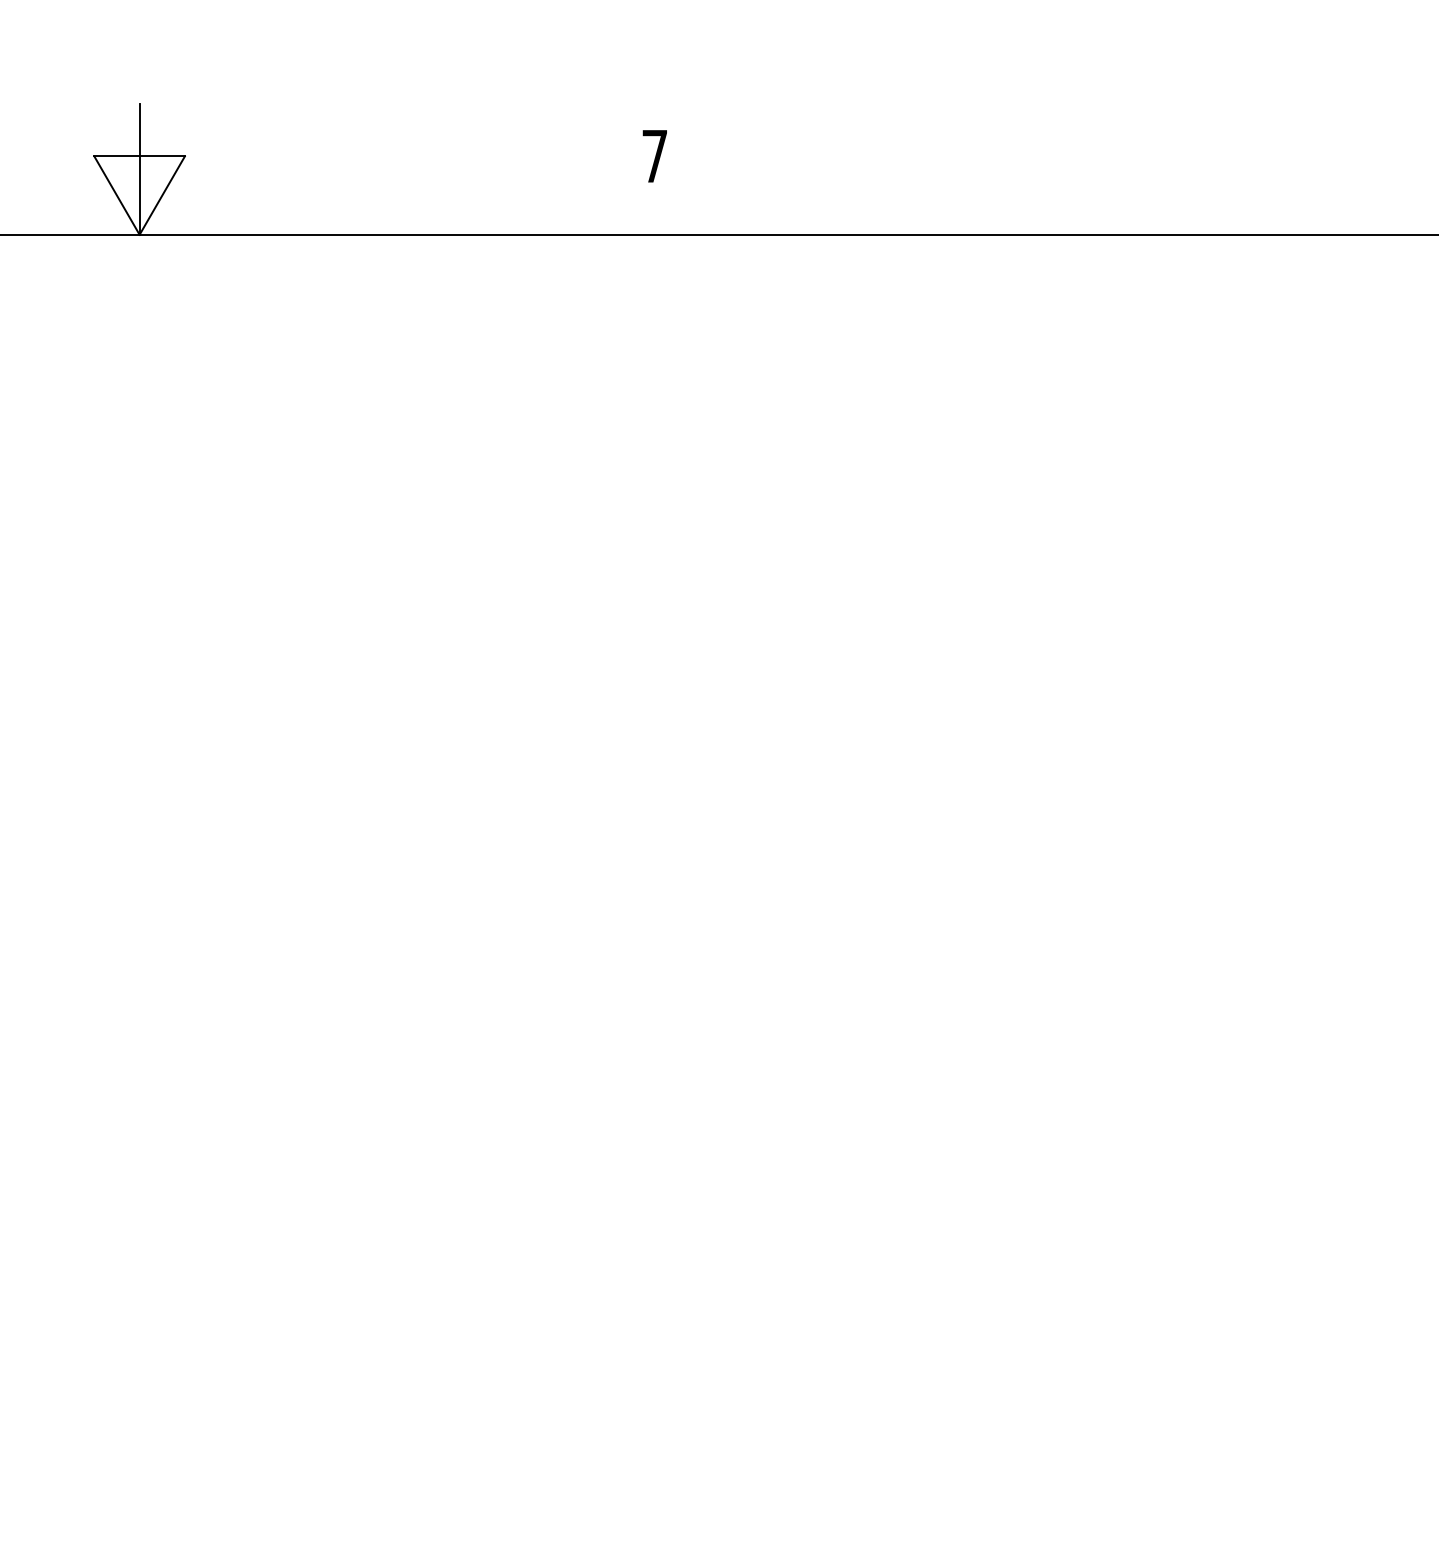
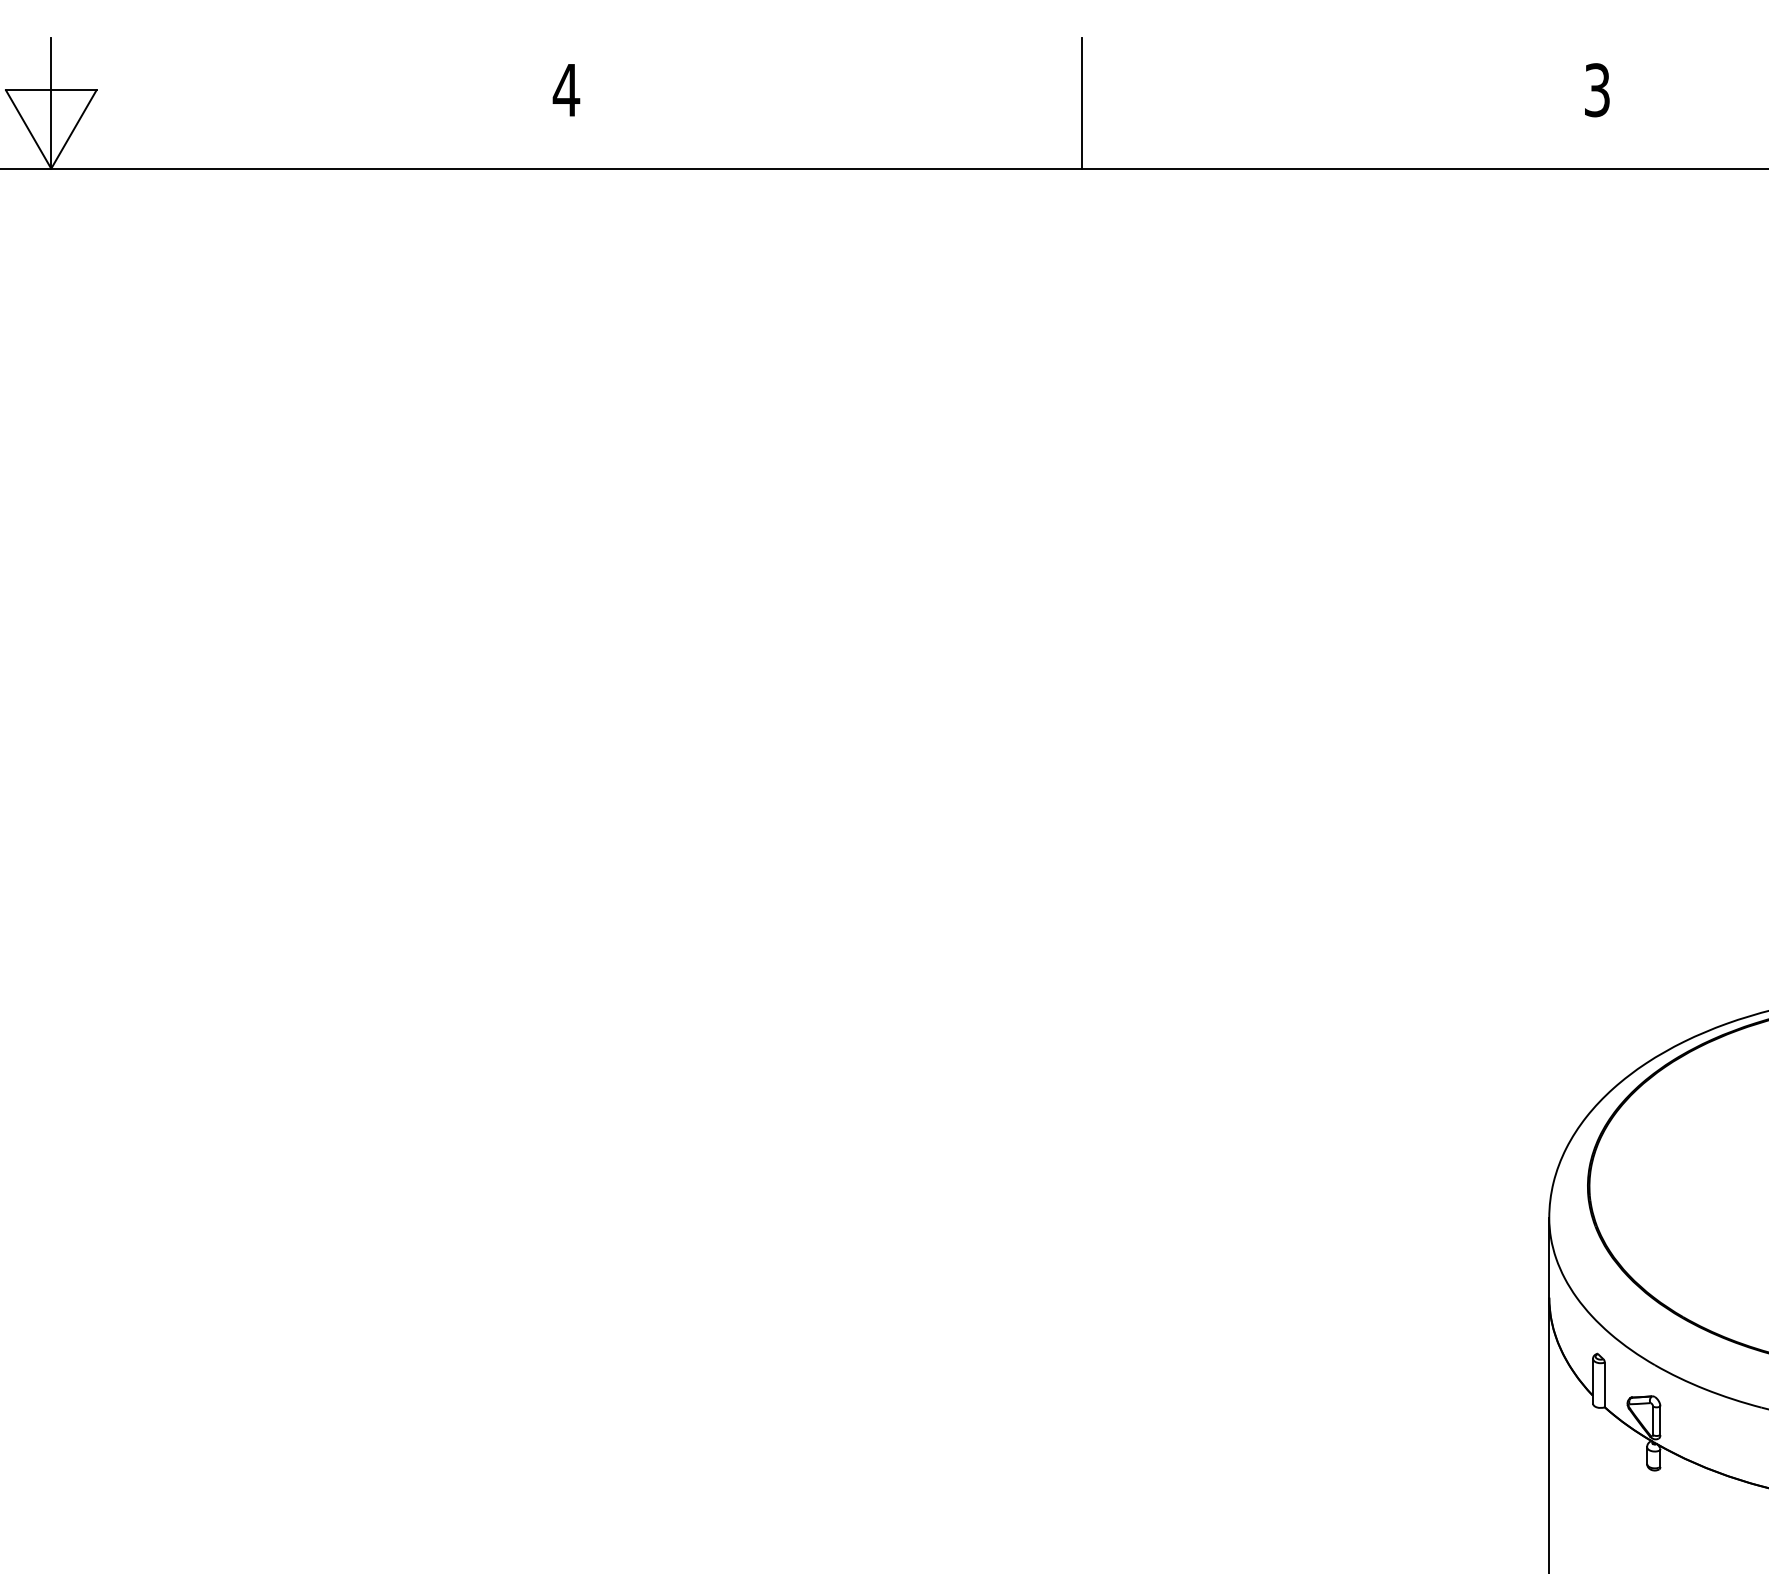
text: (654, 156) -> (566, 90), 7 -> 4
line: (1170, 168) -> (1082, 102), added

